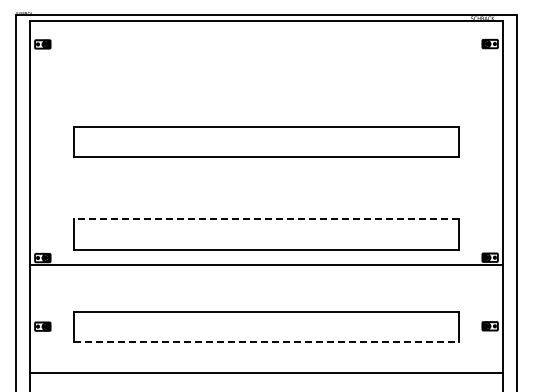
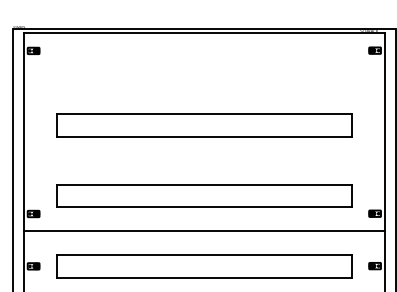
line: (266, 219) -> (204, 184), dashed -> solid
line: (266, 264) -> (204, 231), moved
line: (266, 341) -> (204, 277), dashed -> solid

